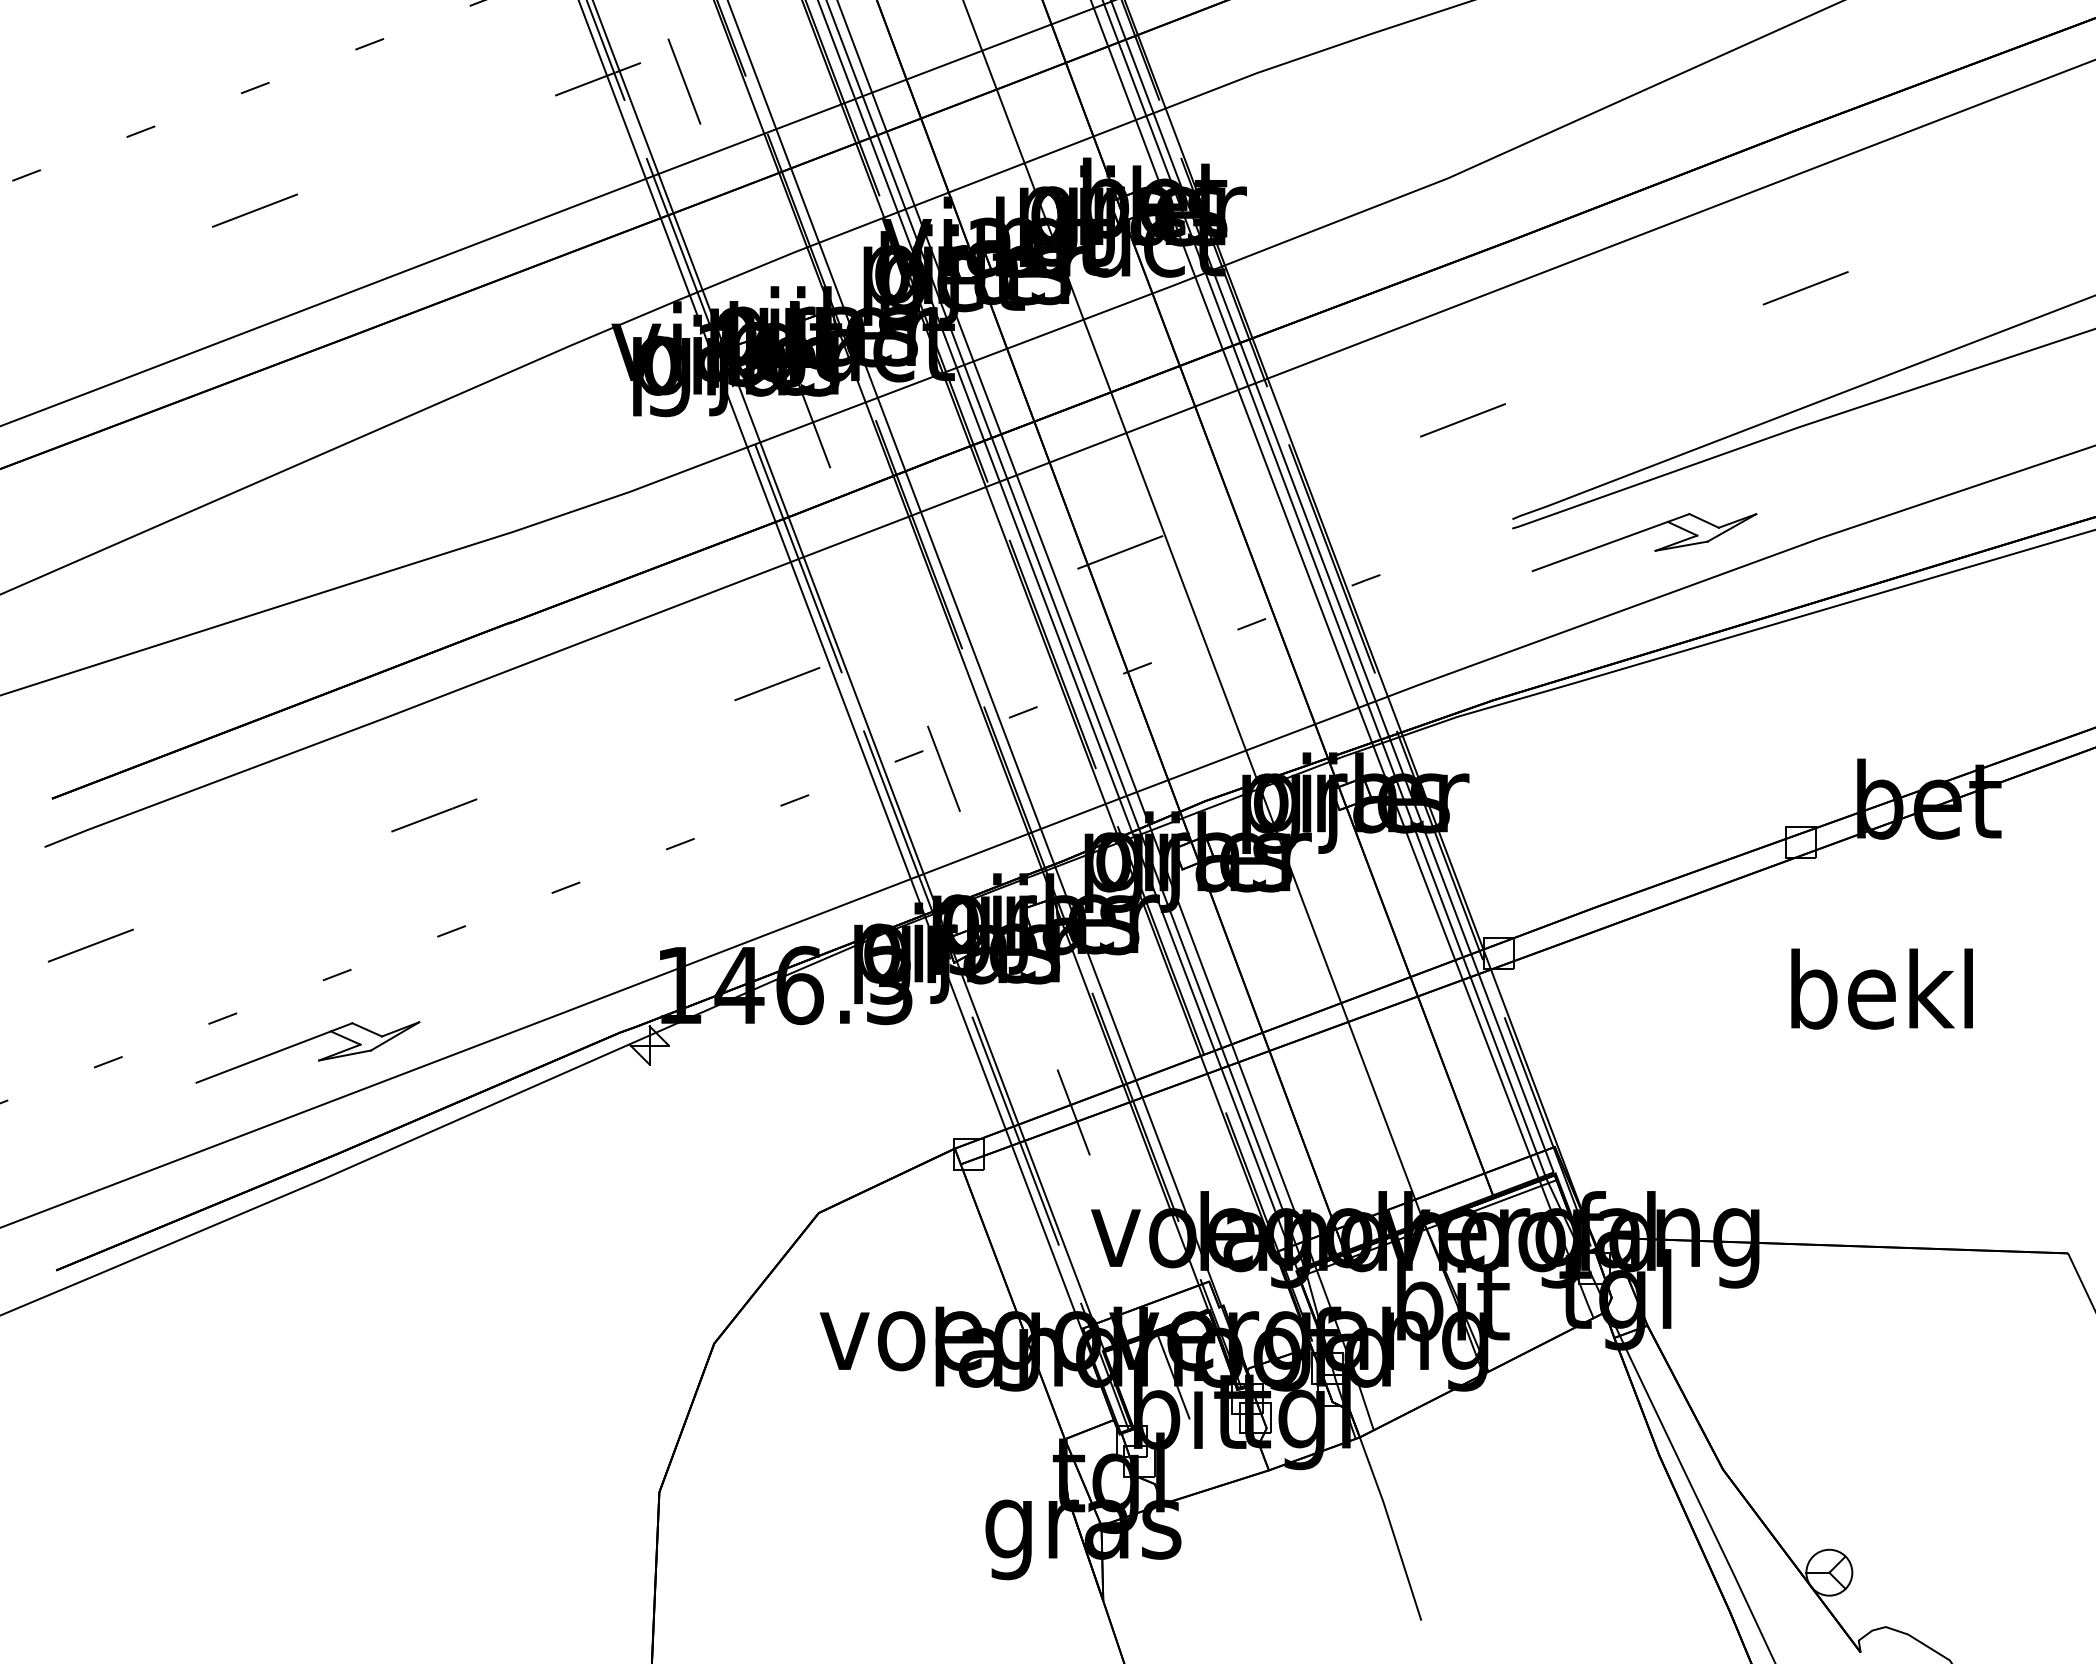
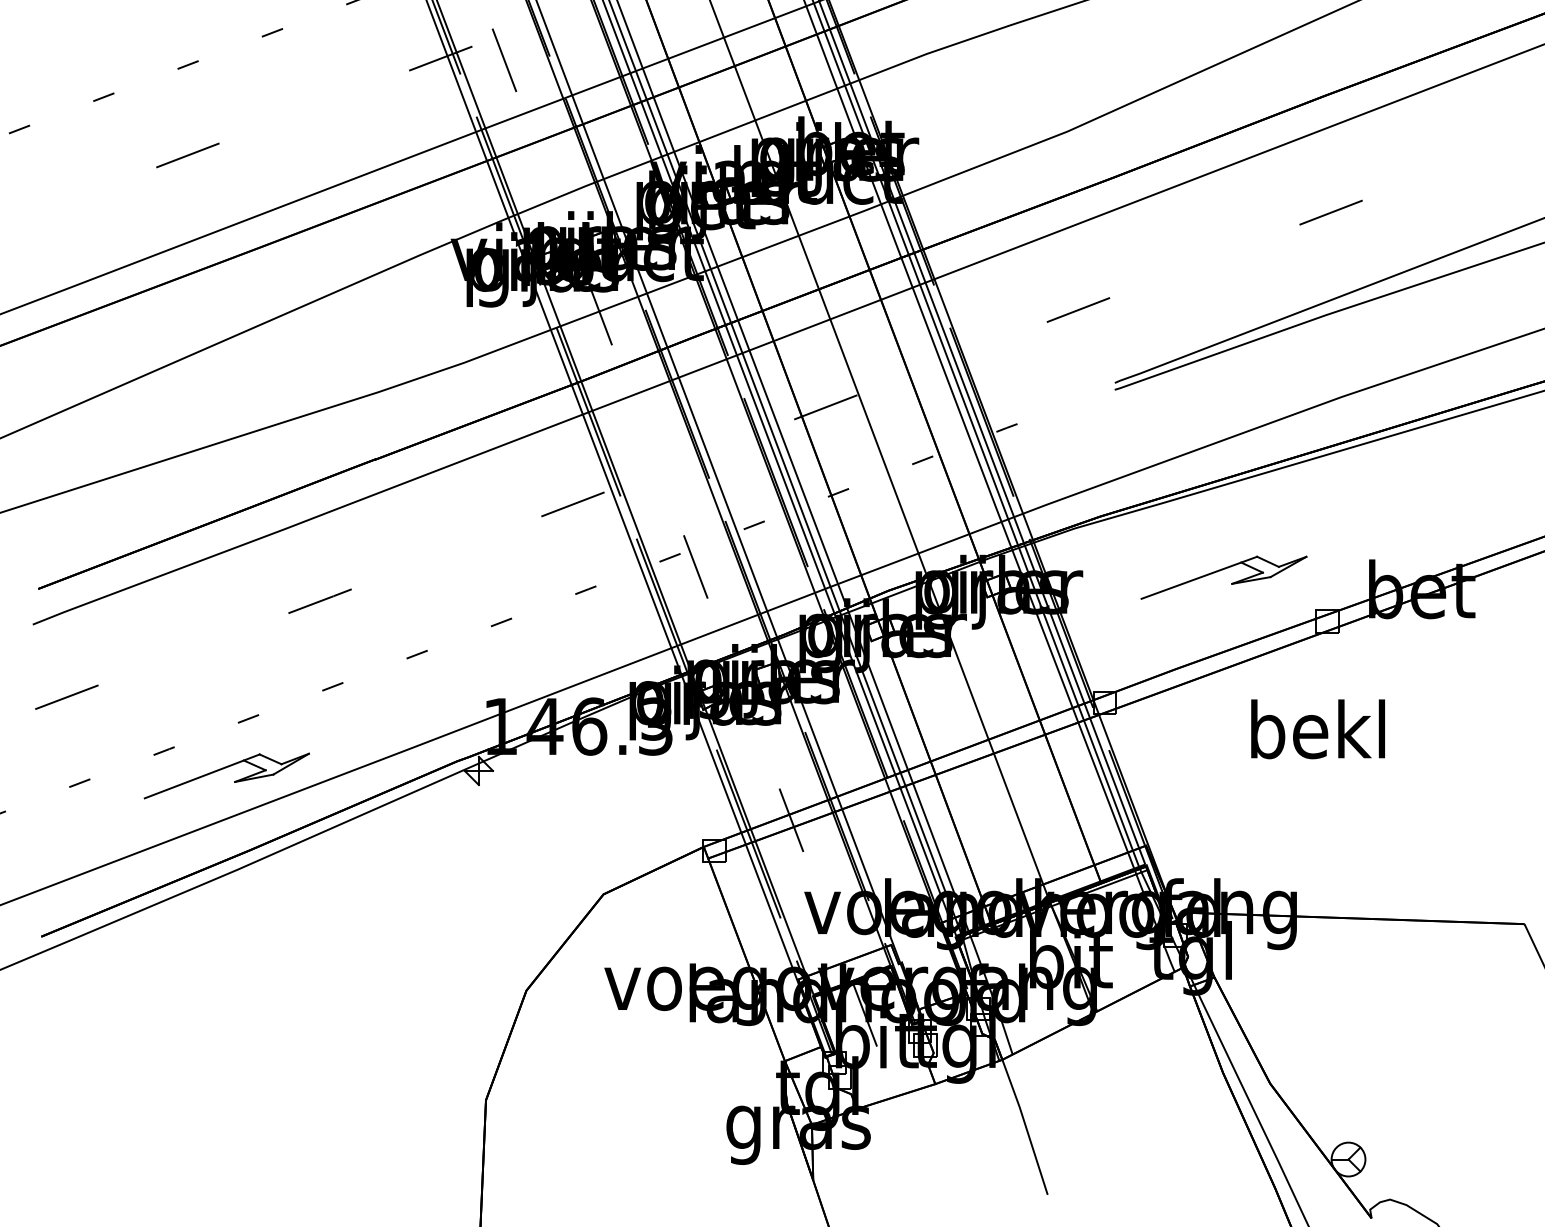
part: (1642, 532) -> (1222, 570), moved
text: (1881, 988) -> (1317, 728), moved

